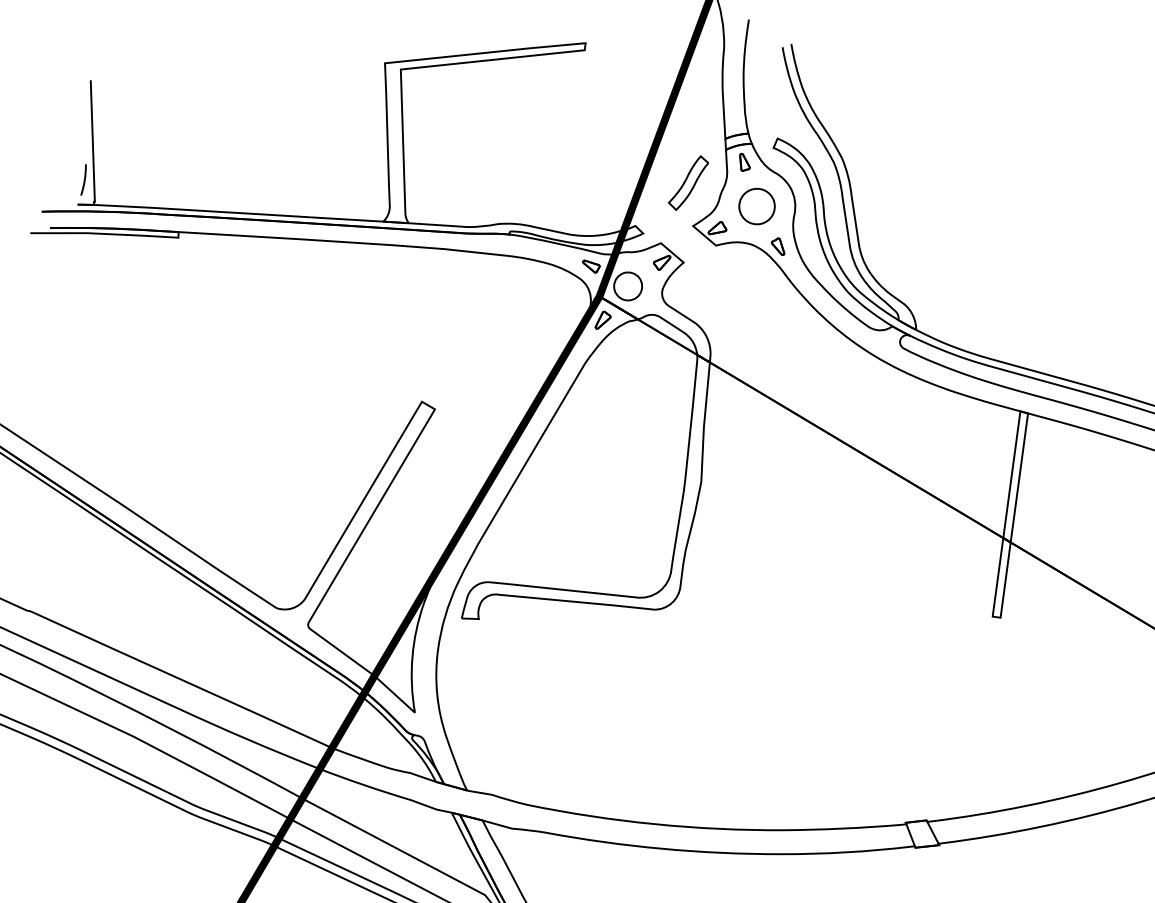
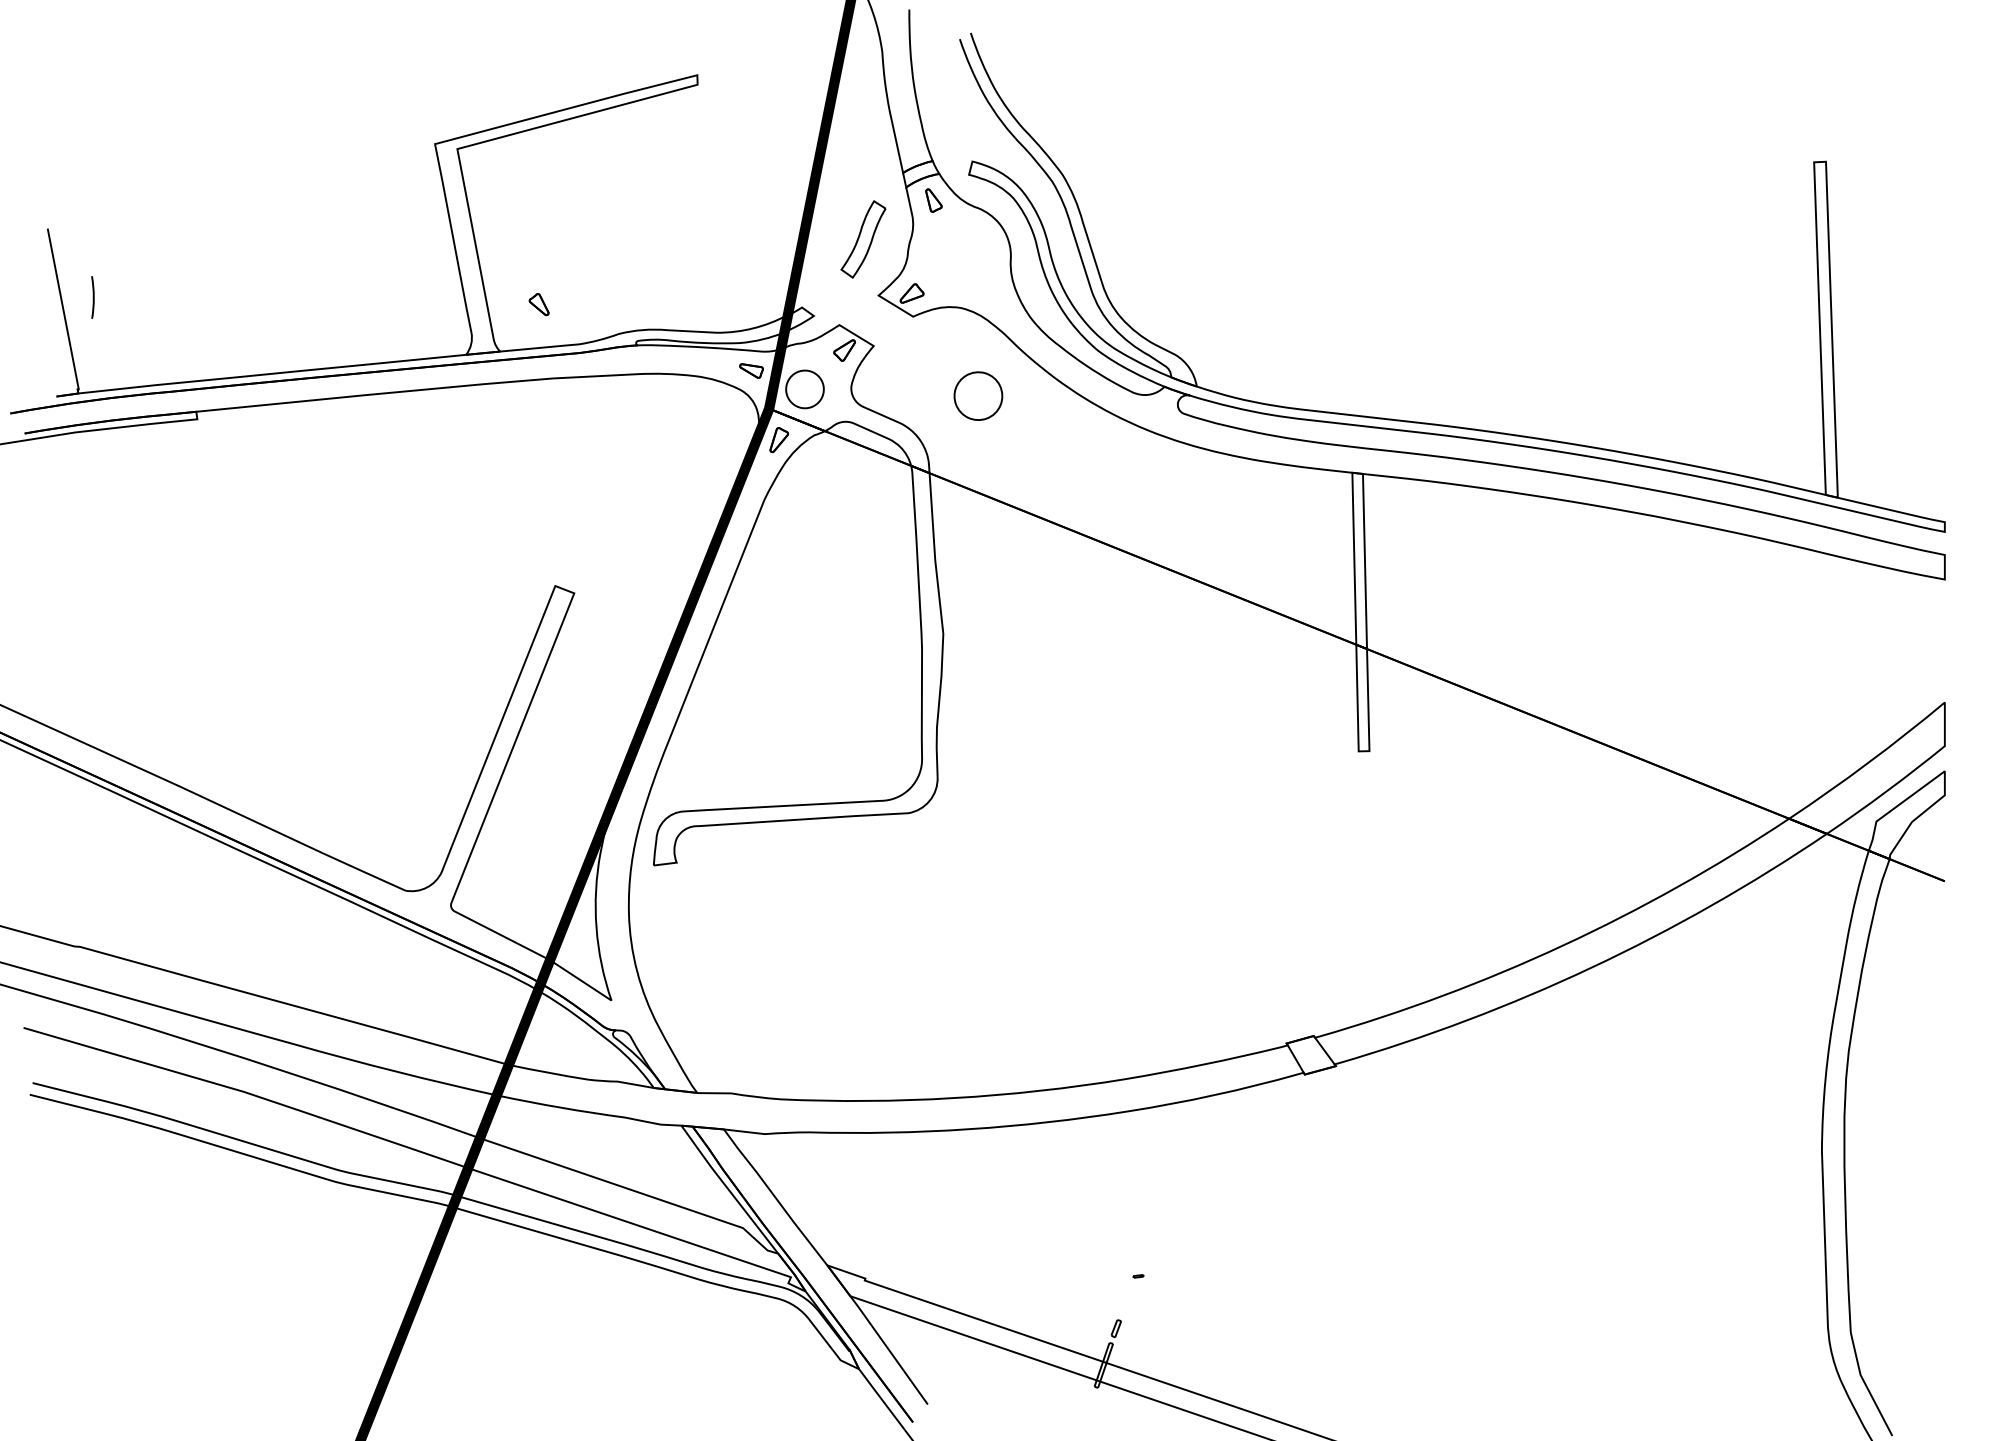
line: (83, 179) -> (92, 297), moved
part: (757, 206) -> (978, 395), moved
part: (777, 246) -> (538, 304), moved

